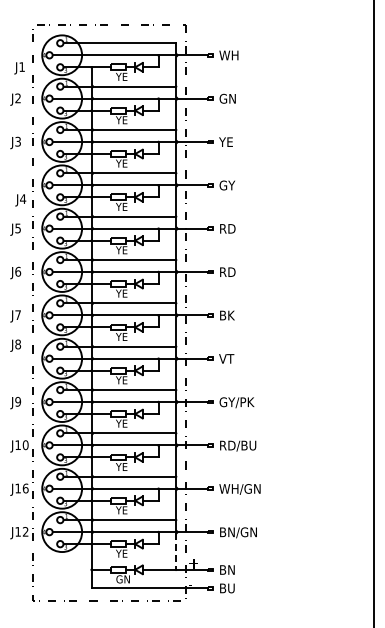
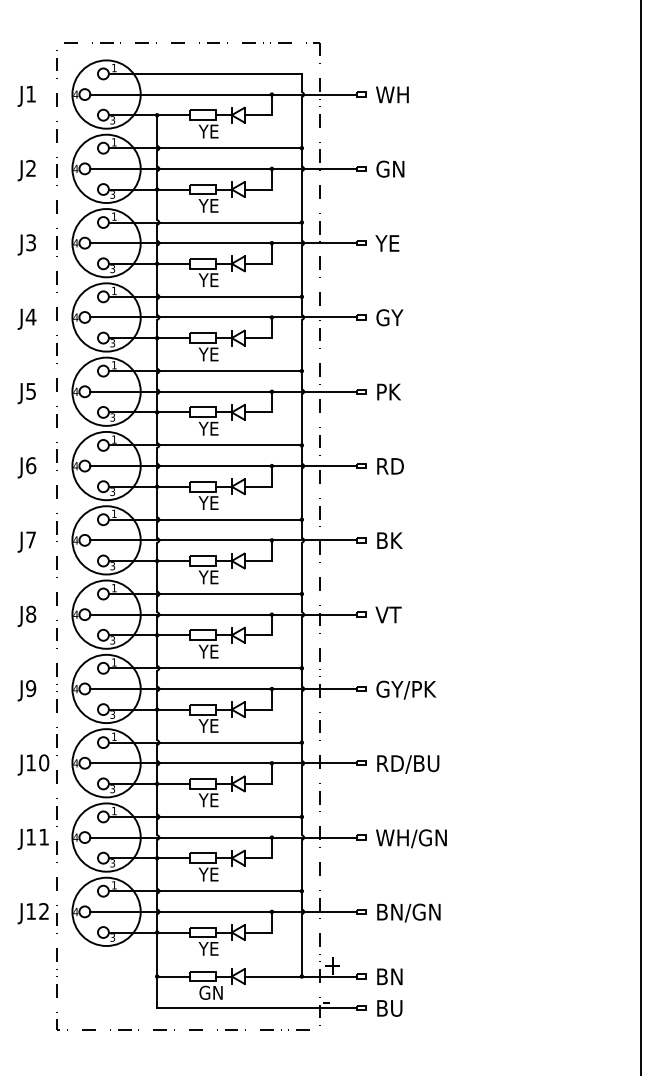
text: (19, 68) -> (26, 96), moved
text: (20, 200) -> (26, 319), moved
text: (228, 228) -> (391, 391), RD -> PK
text: (15, 345) -> (26, 615), moved
text: (25, 488) -> (43, 837), J16 -> J11
line: (176, 552) -> (302, 946), dashed -> solid

